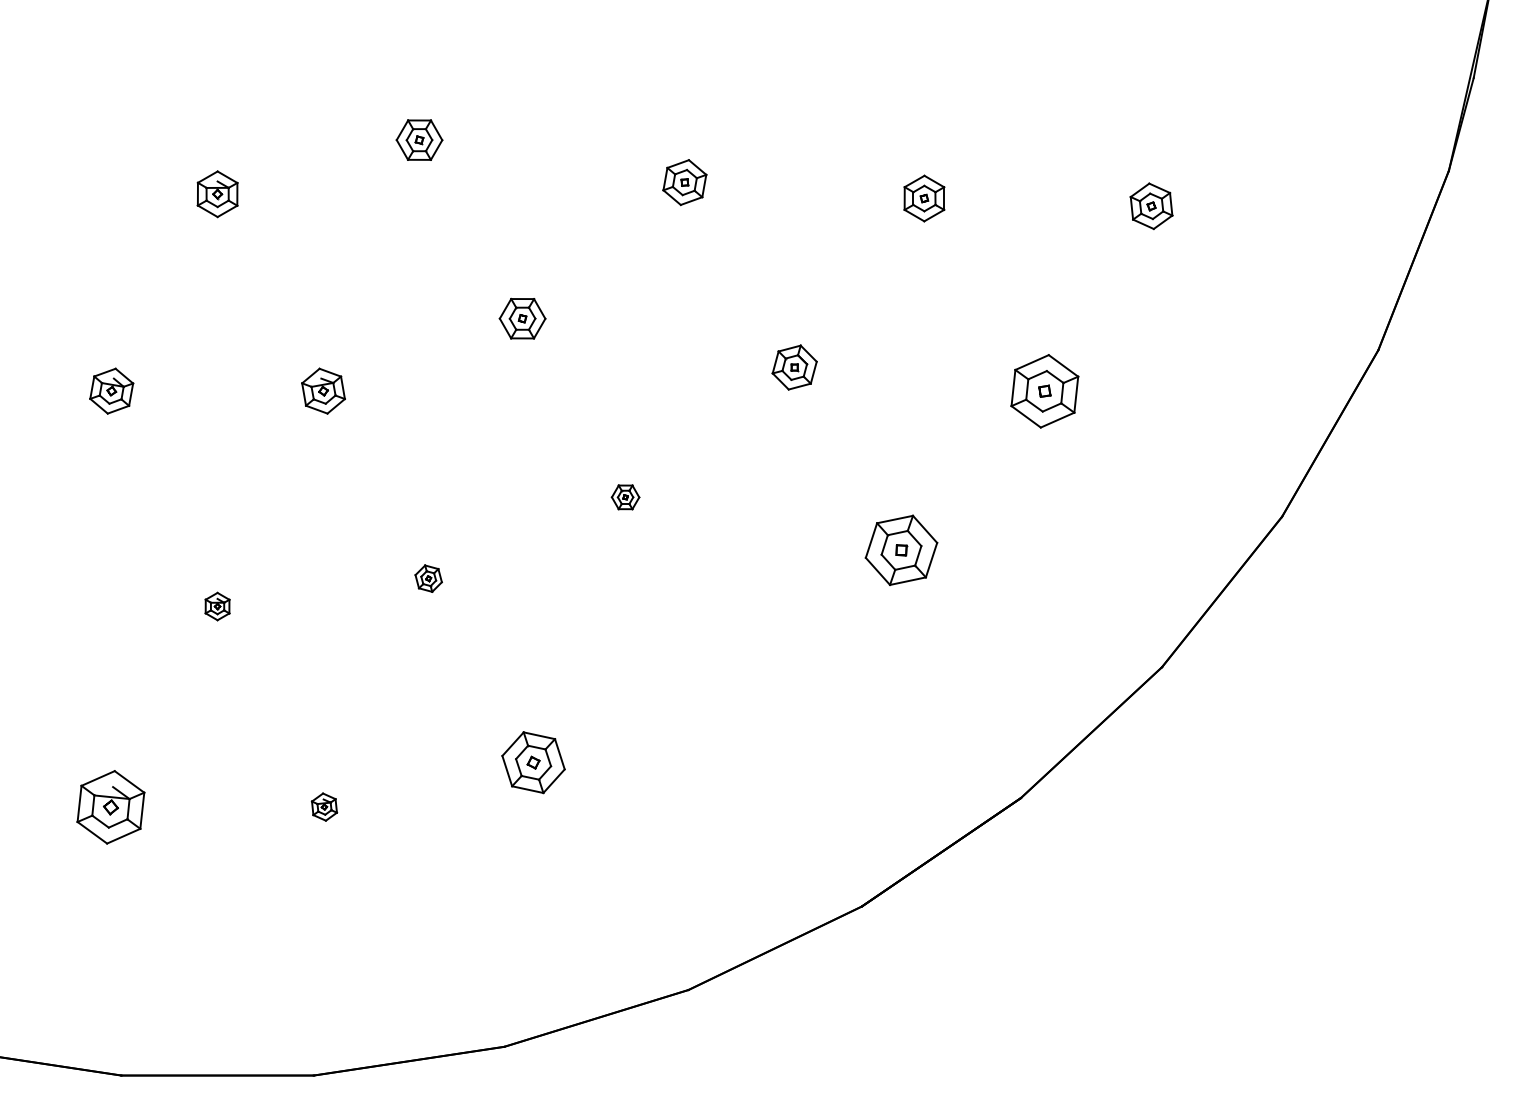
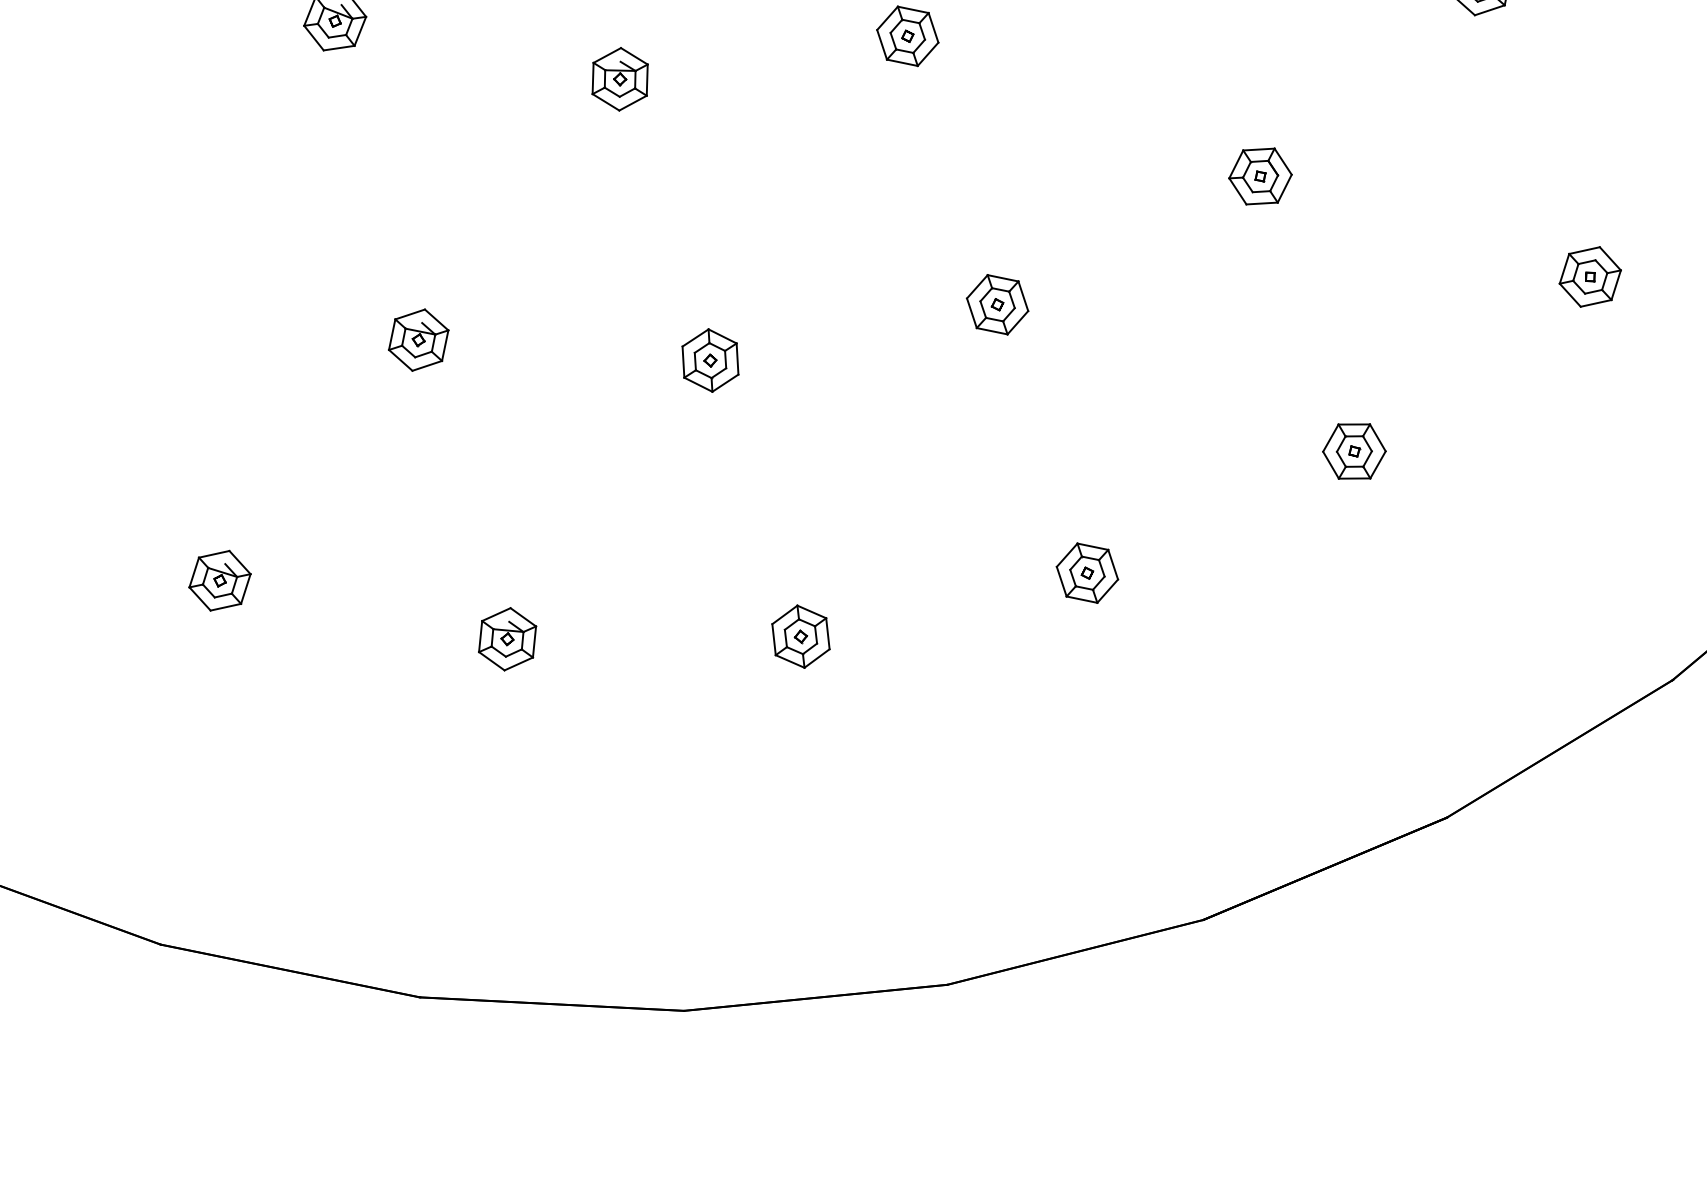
part: (1044, 391) -> (1590, 277), size x0.62
part: (625, 497) -> (997, 304), size x1.67
part: (901, 549) -> (1354, 450), size x0.62
part: (428, 578) -> (710, 360), size x1.67
part: (217, 606) -> (418, 339), size x1.67
part: (728, 675) -> (1087, 572), added
part: (533, 762) -> (800, 636), size x0.71
part: (110, 806) -> (219, 579), size x0.62
part: (324, 806) -> (507, 638), size x1.67

